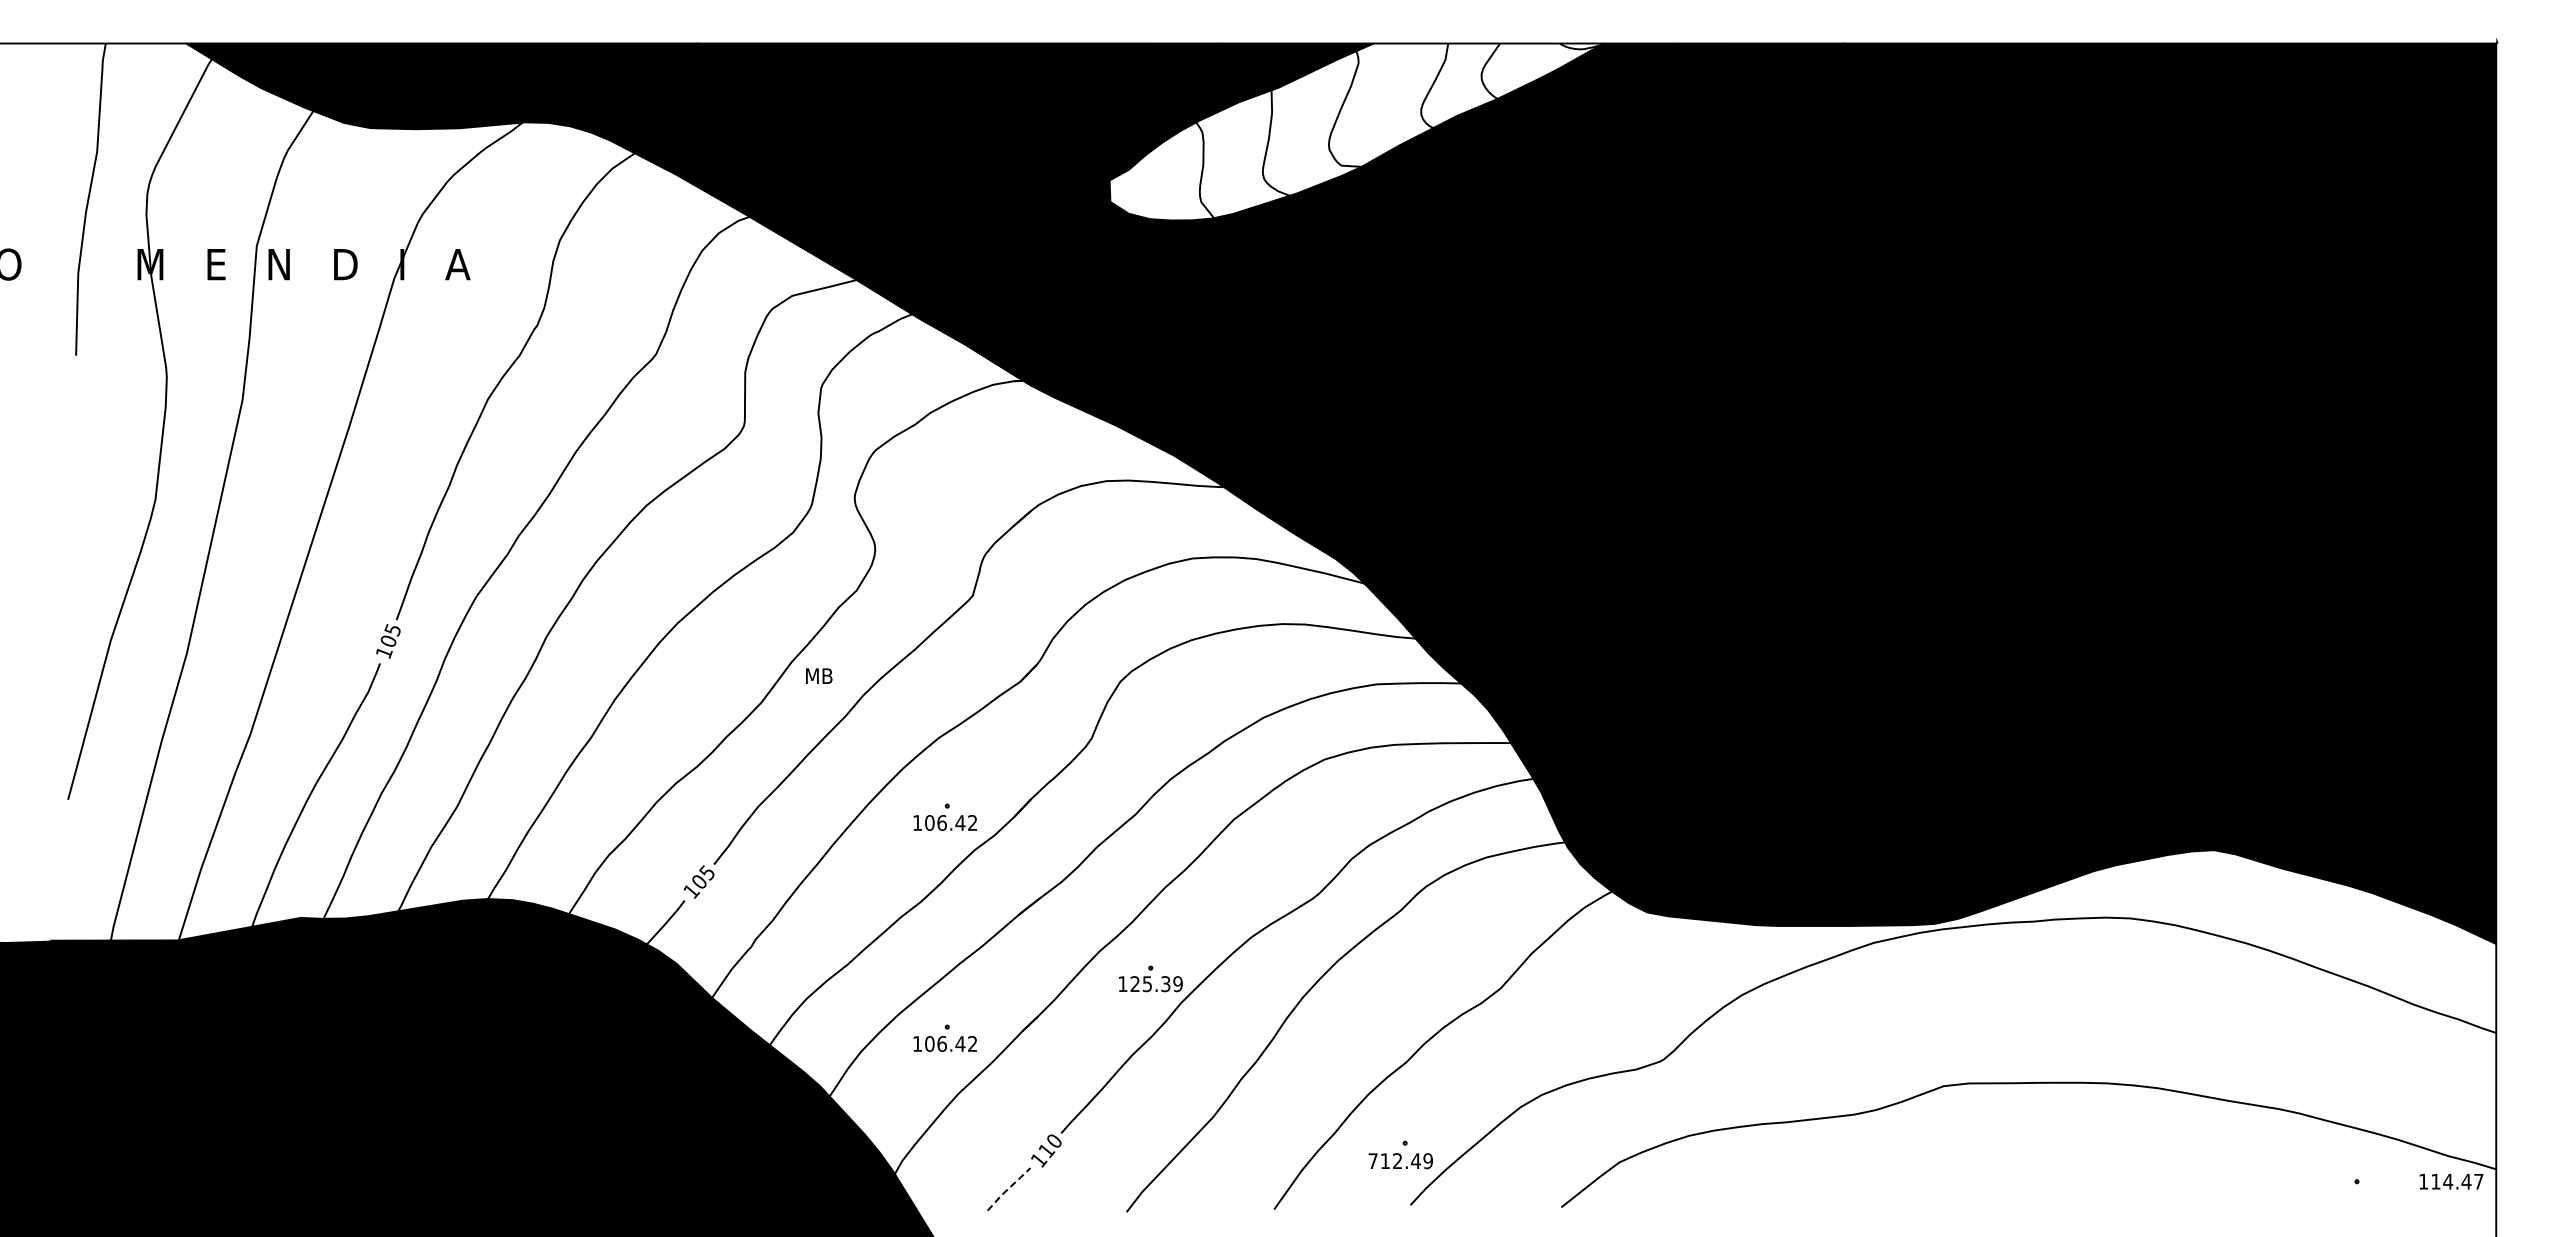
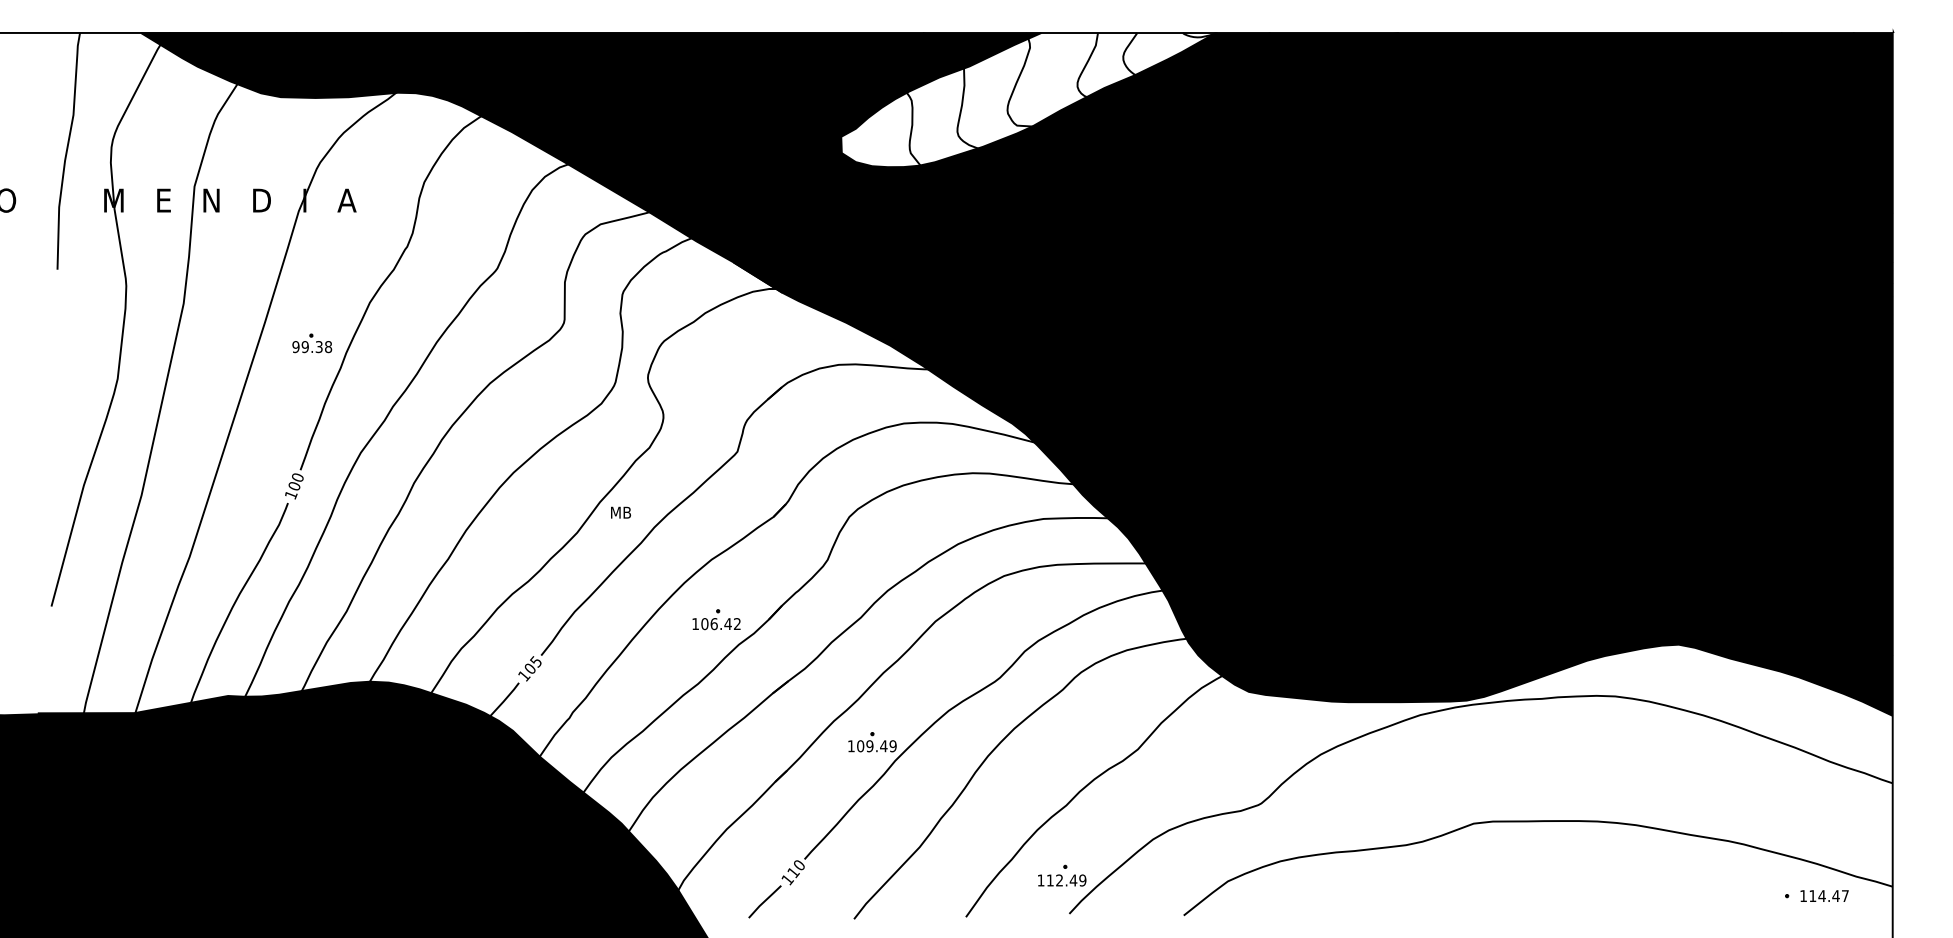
part: (411, 452) -> (311, 343), added
text: (392, 630) -> (297, 478), 105 -> 100
text: (1150, 984) -> (872, 746), 125.39 -> 109.49
part: (944, 1037) -> (716, 786), removed
text: (1372, 1160) -> (1040, 879), 712.49 -> 112.49
text: (2451, 1181) -> (1824, 895), moved
line: (1008, 1188) -> (764, 901), dashed -> solid

